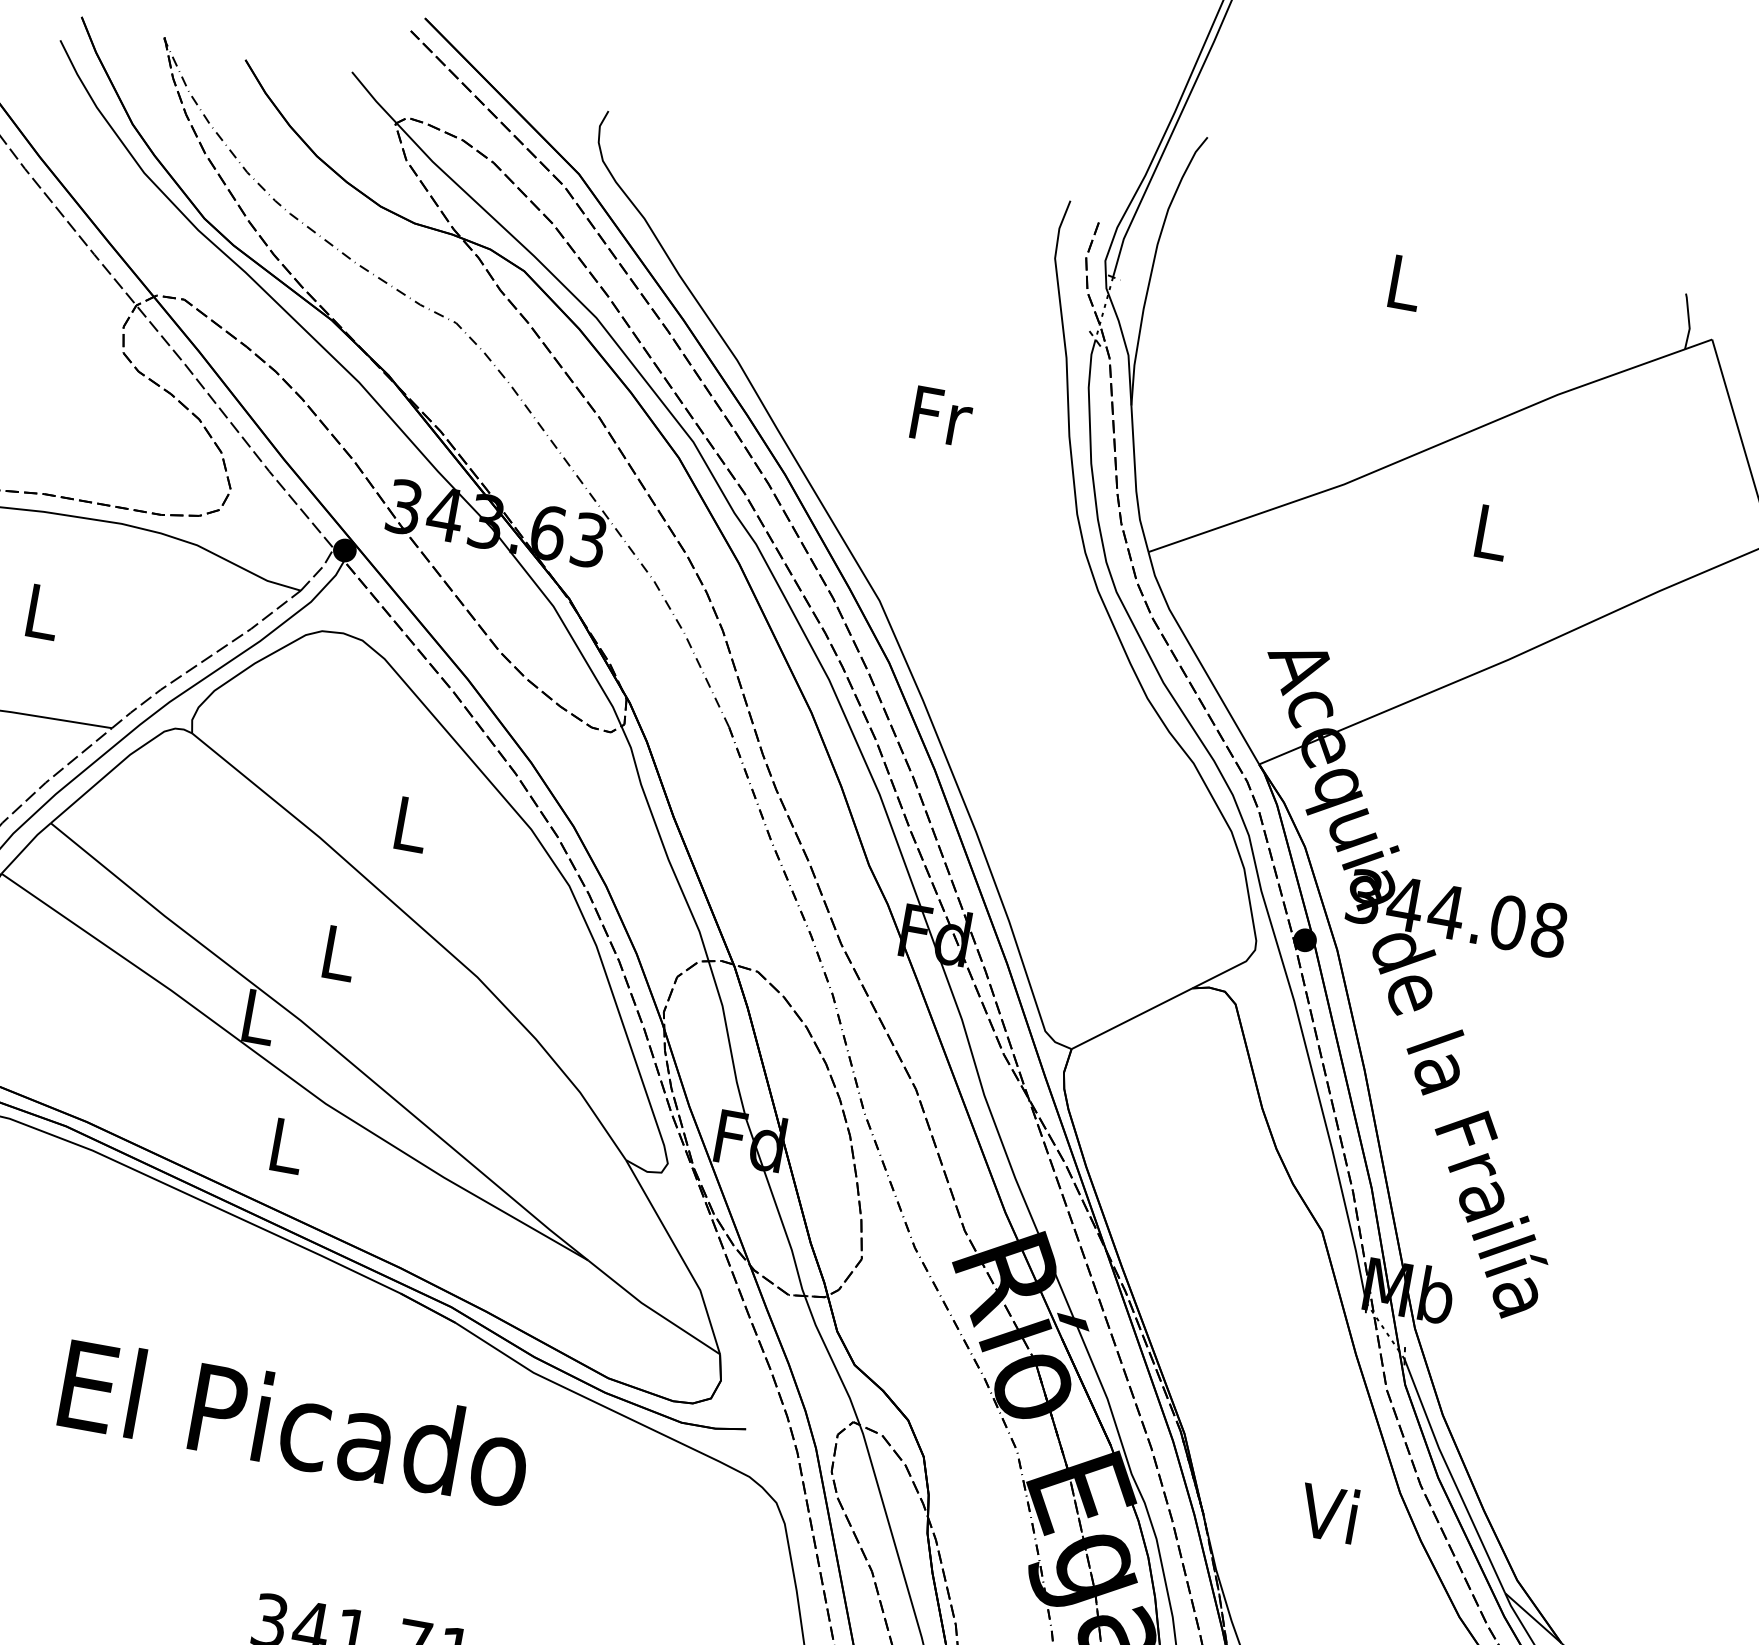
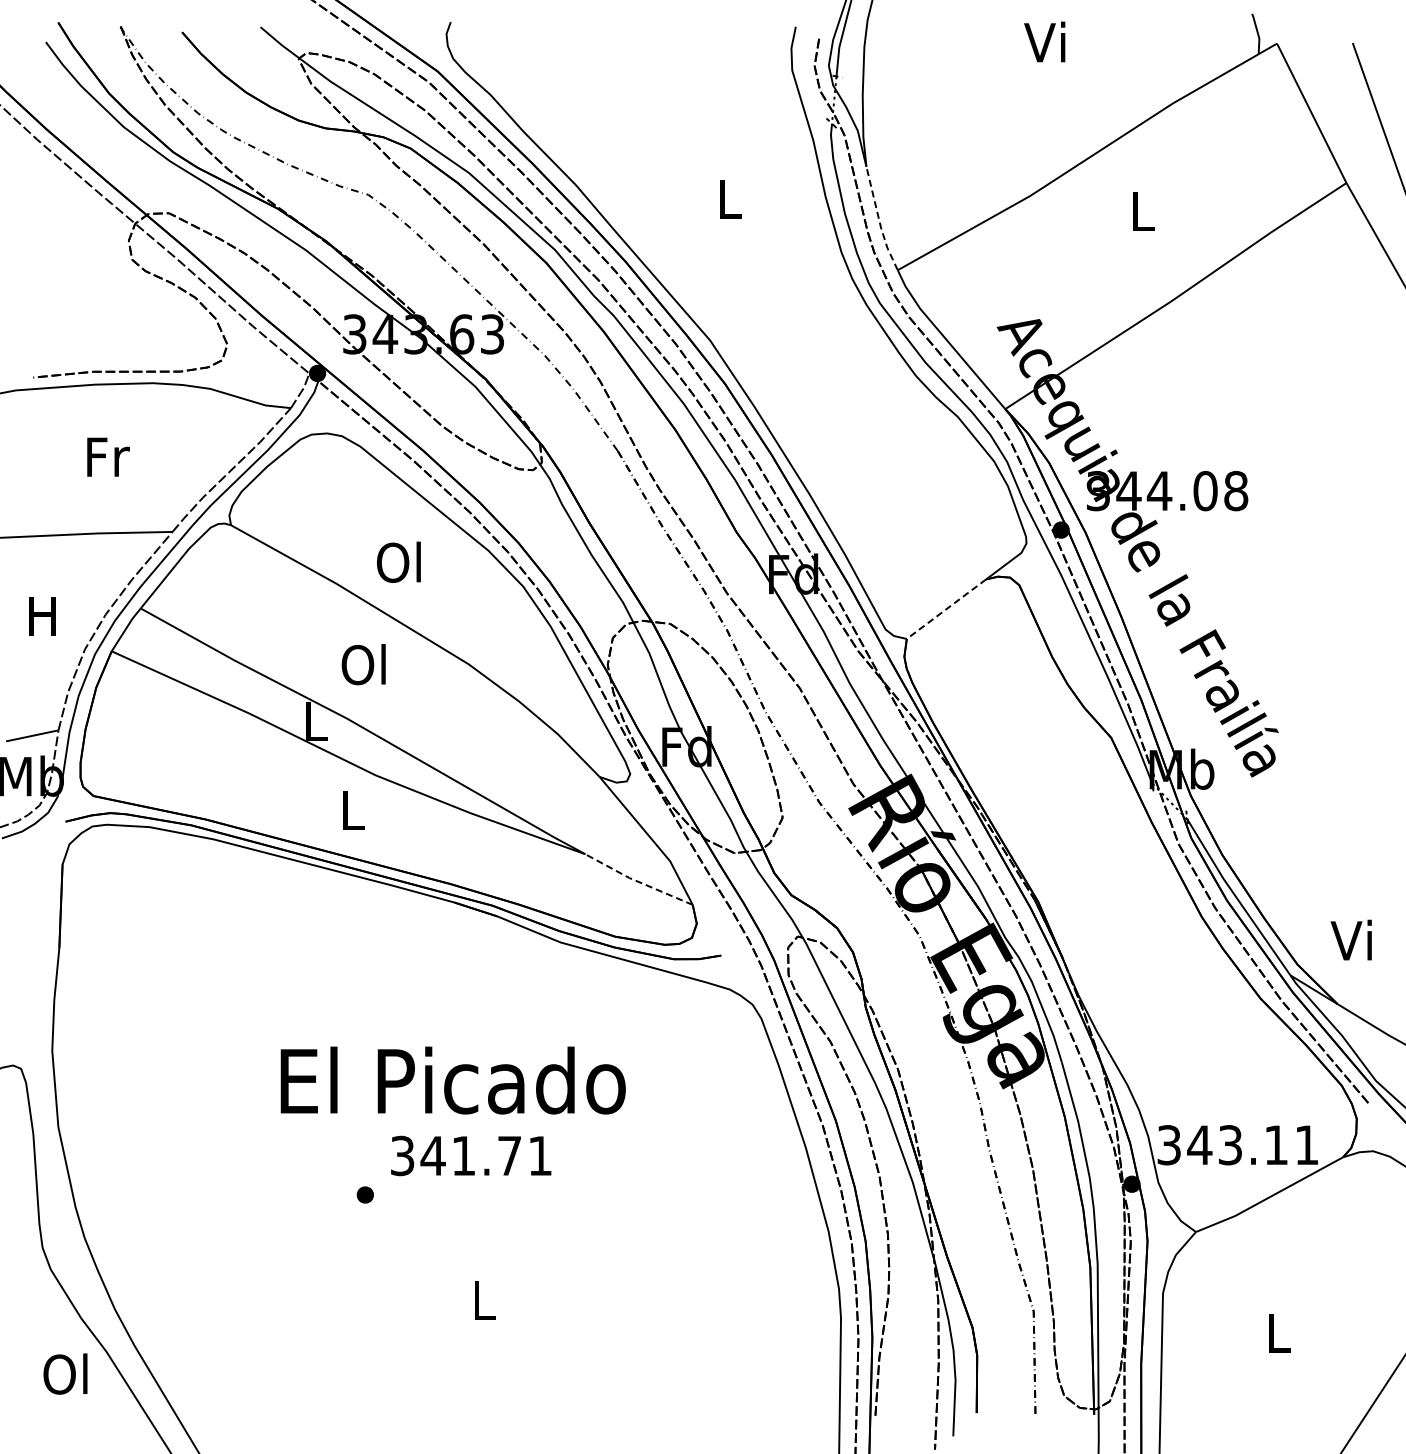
text: (1400, 280) -> (1044, 41), L -> Vi
text: (942, 415) -> (731, 198), Fr -> L
line: (1135, 482) -> (879, 221), solid -> dashed
text: (44, 611) -> (108, 456), L -> Fr
text: (408, 822) -> (398, 561), L -> Ol
text: (336, 952) -> (363, 664), L -> Ol
line: (1131, 1019) -> (946, 609), solid -> dashed
line: (651, 1309) -> (637, 881), solid -> dashed
text: (294, 1422) -> (452, 1080), moved
text: (1327, 1511) -> (1350, 939), moved

